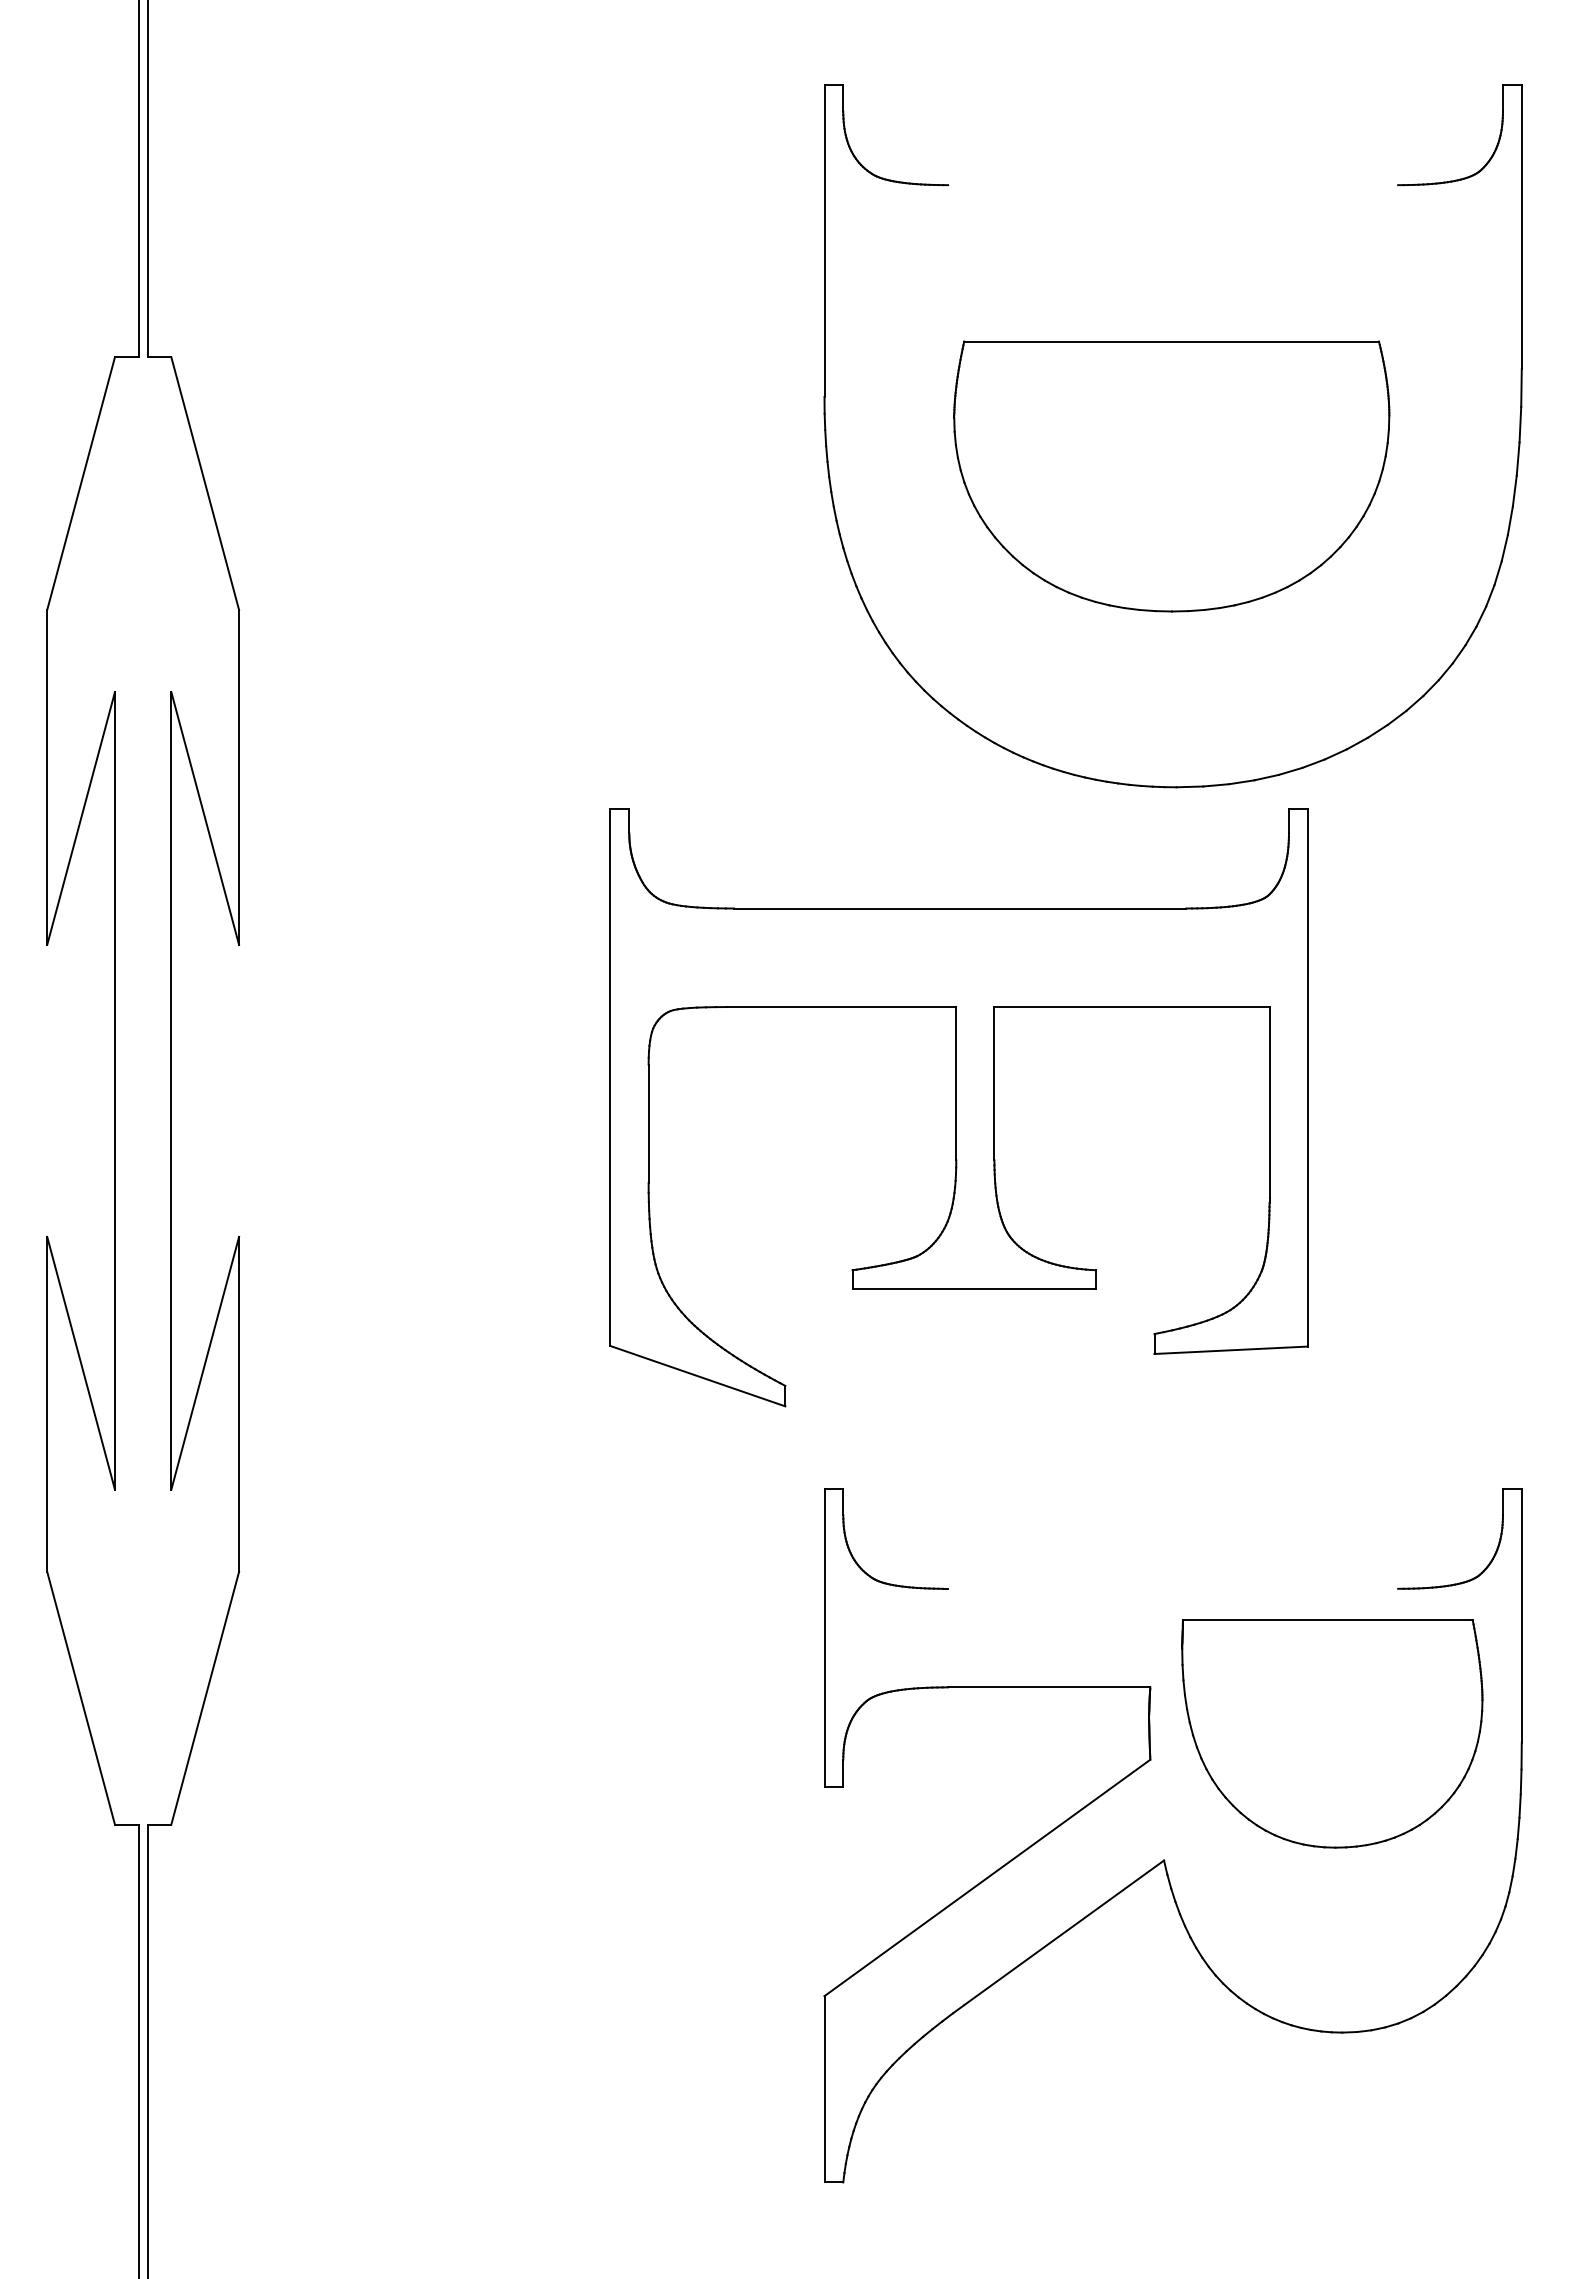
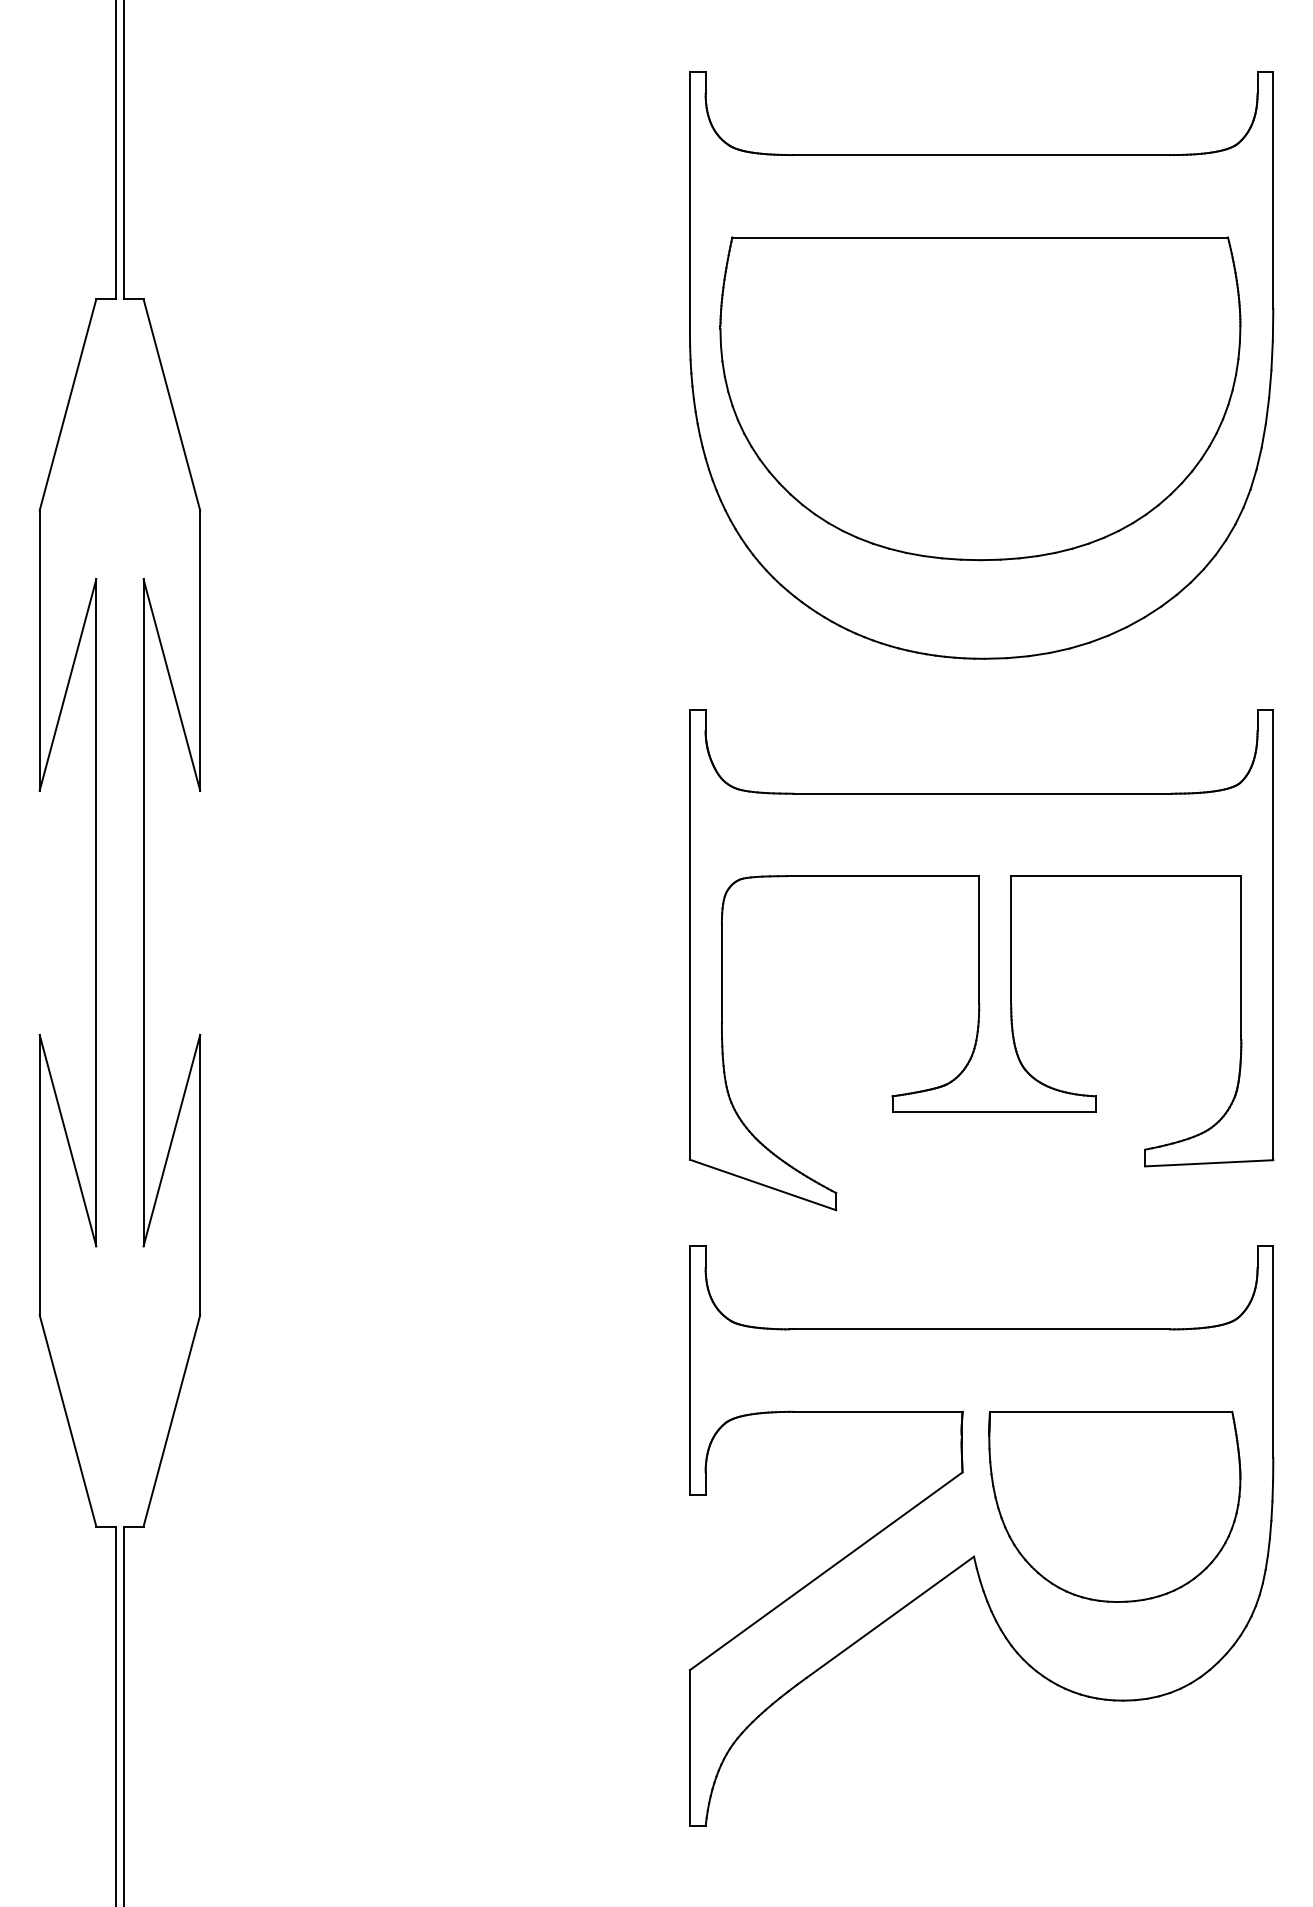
line: (1173, 185) -> (981, 155), added
part: (1171, 476) -> (980, 398), size x1.43
part: (958, 1107) -> (981, 960), moved
line: (1173, 1588) -> (981, 1329), added
part: (1332, 1733) -> (1114, 1506), moved

